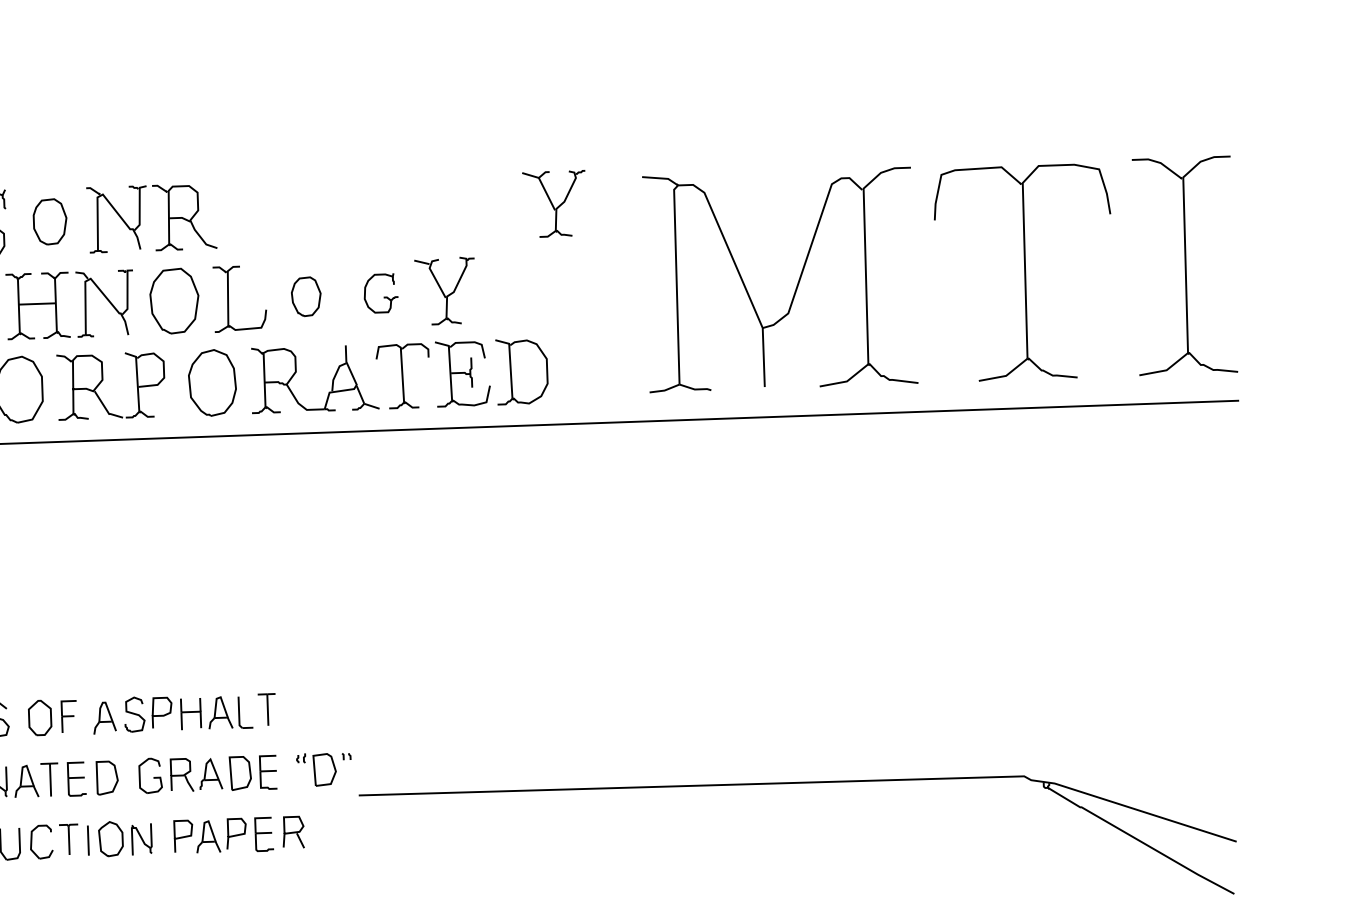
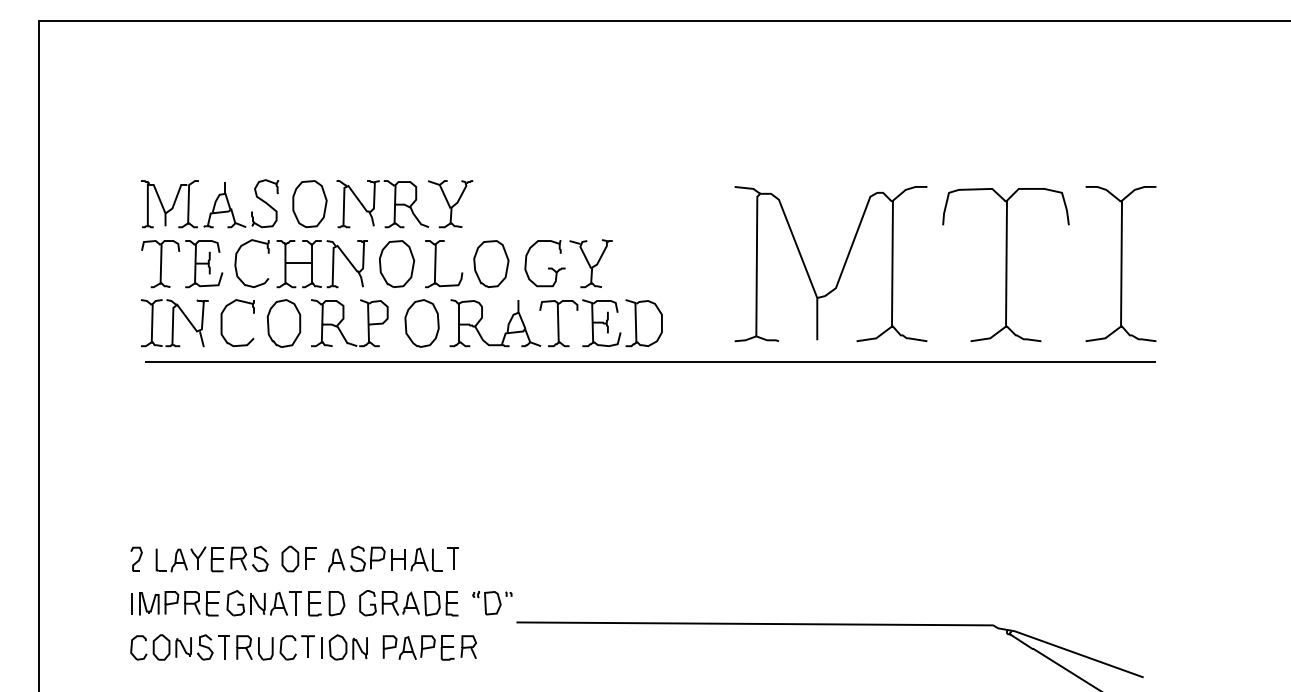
part: (554, 204) -> (450, 204), moved
part: (49, 222) -> (309, 204), size x1.43
part: (380, 293) -> (544, 263), size x1.67
part: (306, 297) -> (491, 264), size x1.67

